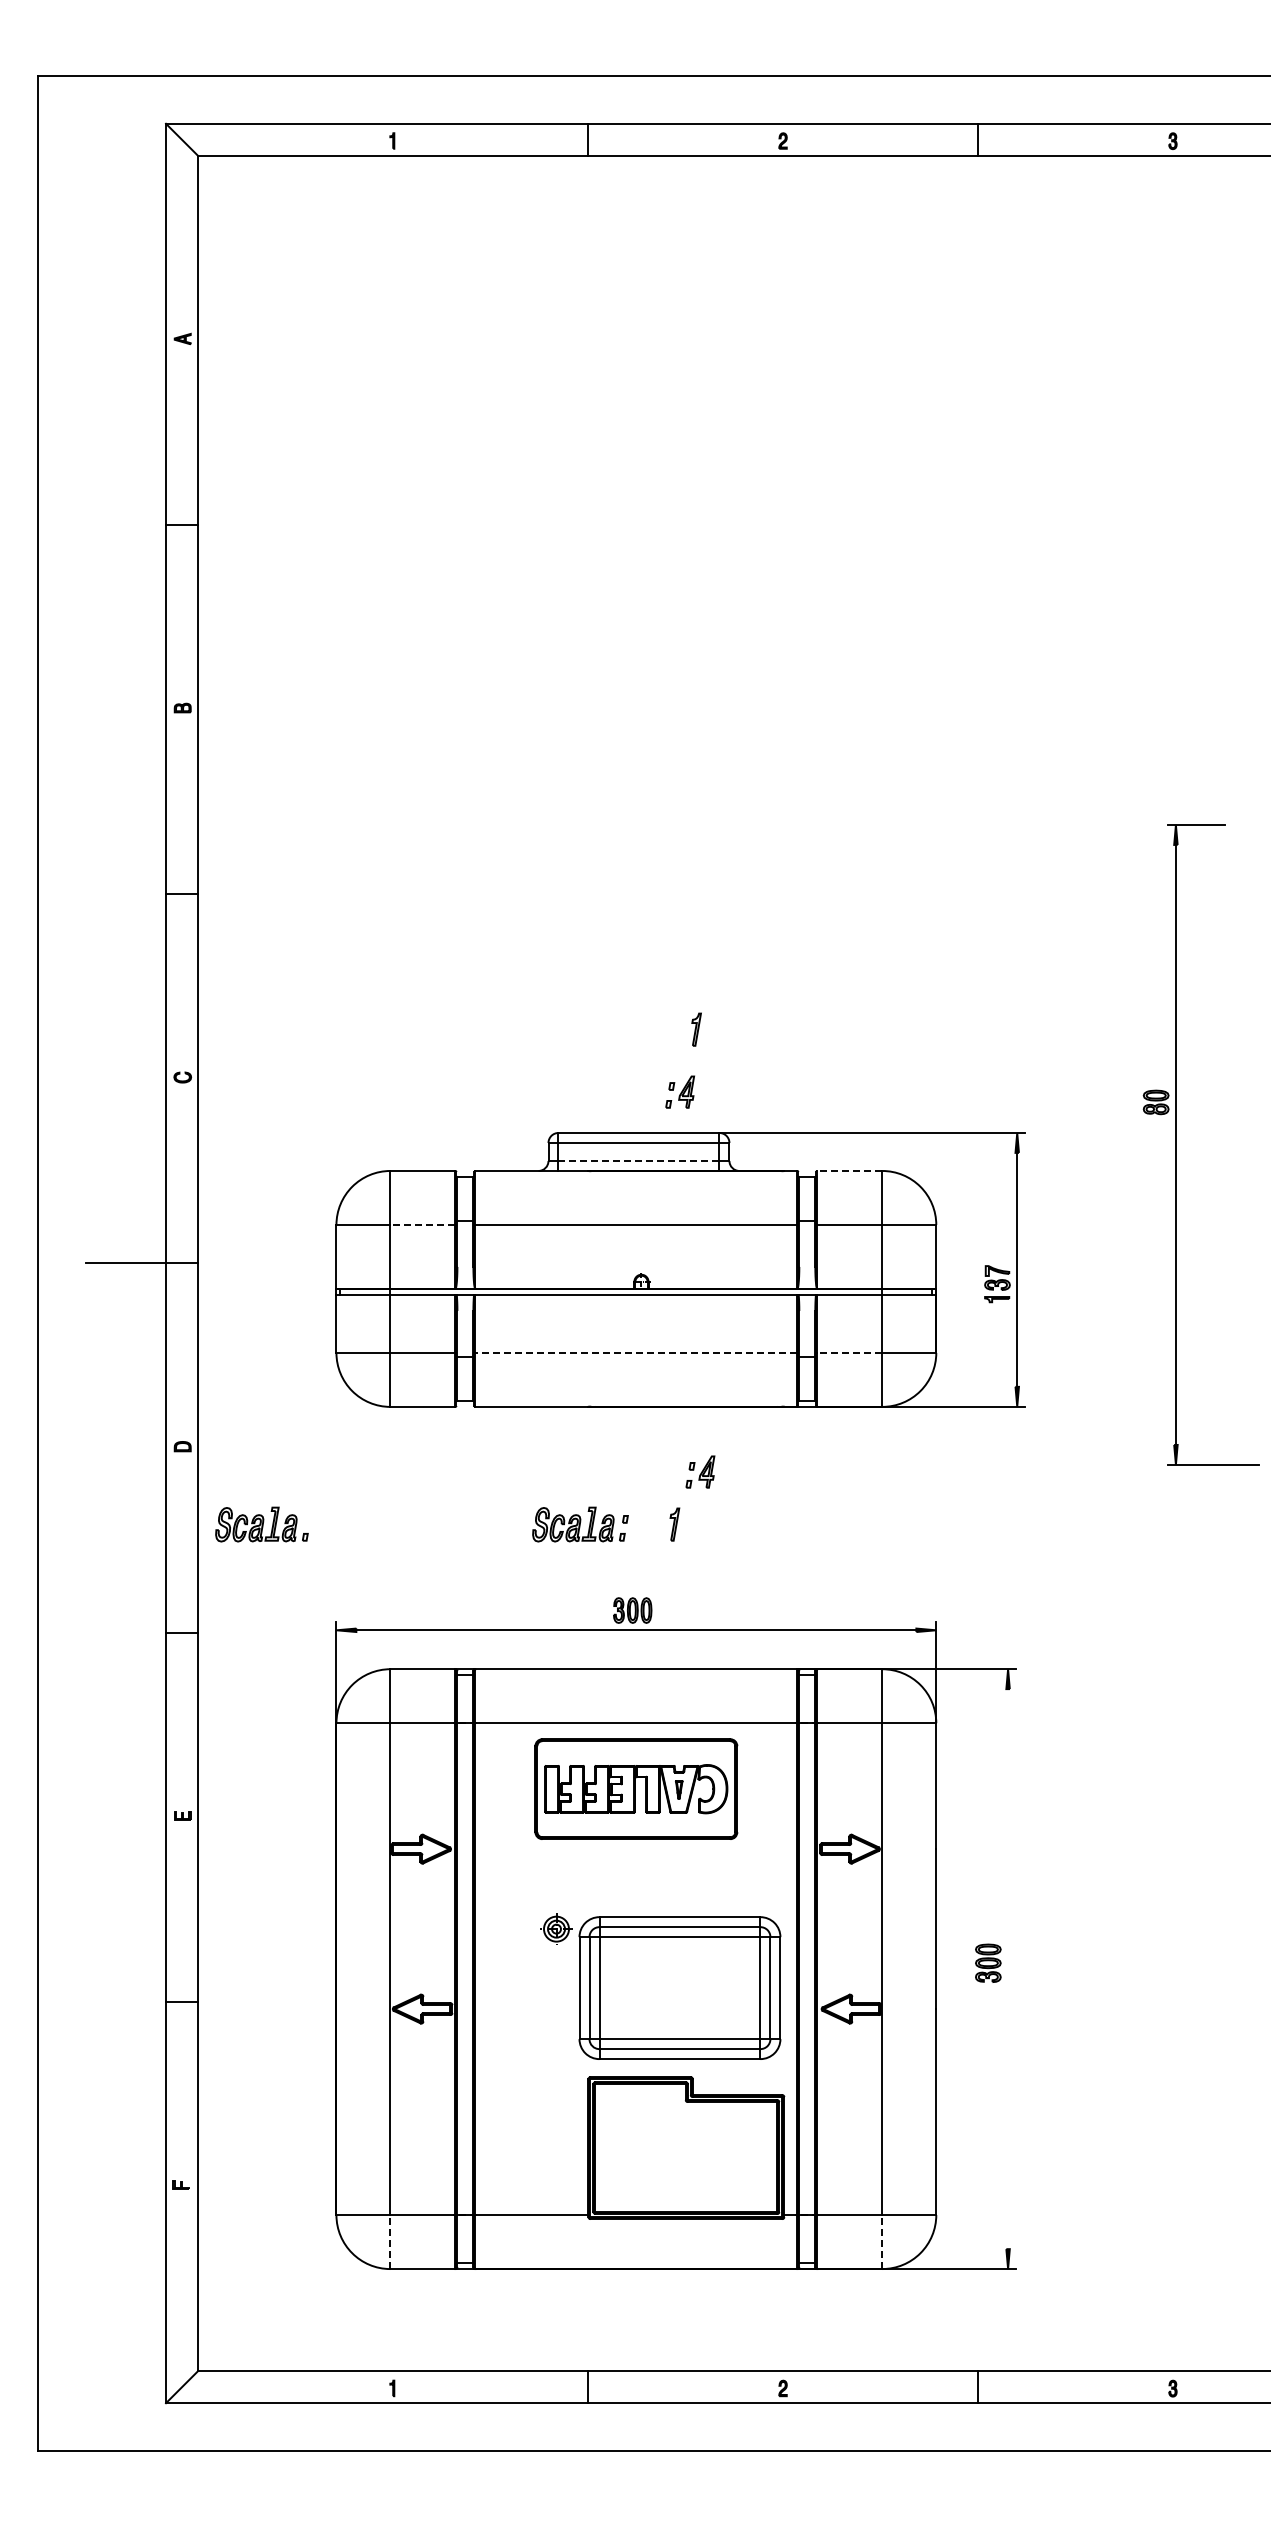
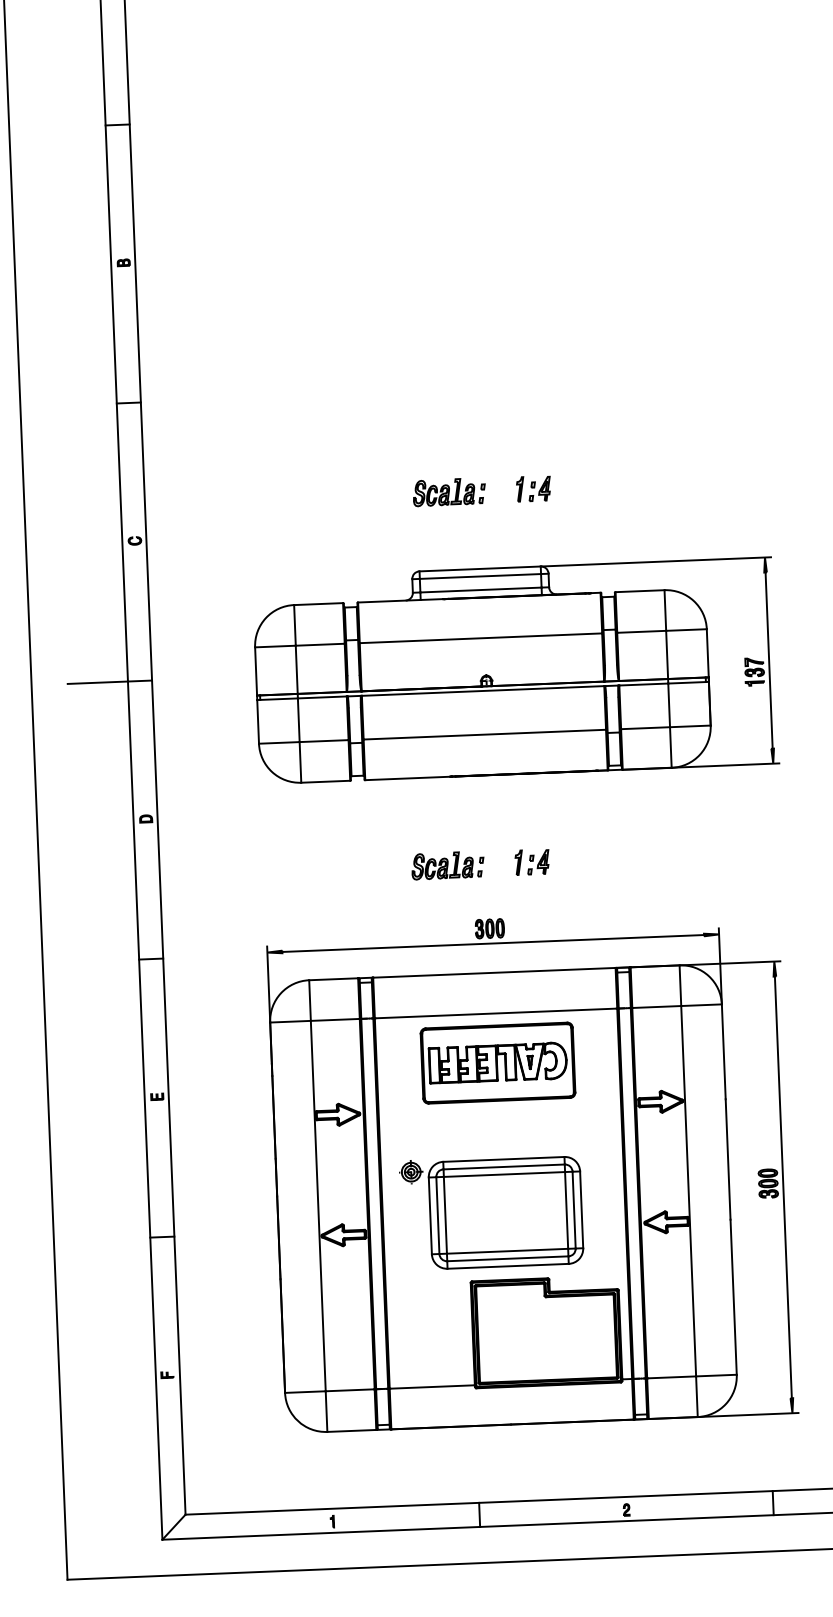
part: (602, 1029) -> (449, 492), added
part: (679, 1091) -> (539, 488), moved
line: (638, 1160) -> (480, 589), dashed -> solid
line: (849, 1170) -> (639, 590), dashed -> solid
line: (422, 1224) -> (319, 644), dashed -> solid
line: (636, 1352) -> (484, 734), dashed -> solid
line: (849, 1352) -> (645, 727), dashed -> solid
part: (700, 1471) -> (538, 861), moved
part: (261, 1524) -> (207, 875), removed
line: (1008, 1969) -> (783, 1187), added
part: (660, 1986) -> (491, 1212), moved
line: (390, 2242) -> (326, 1411), dashed -> solid
line: (882, 2242) -> (697, 1397), dashed -> solid

